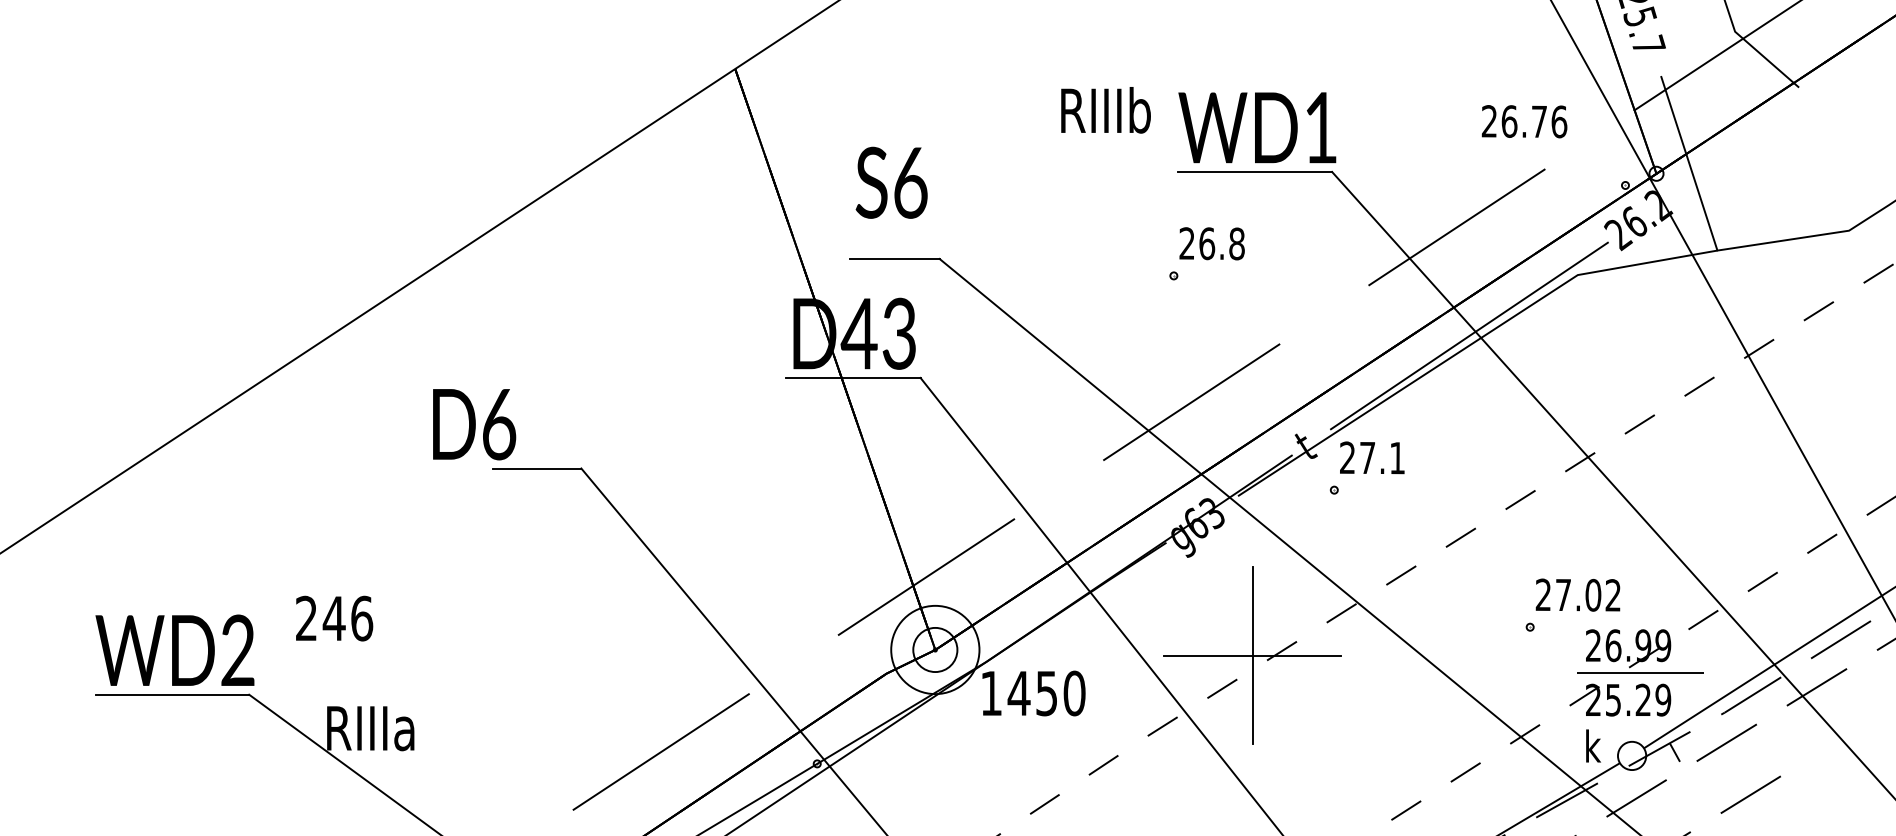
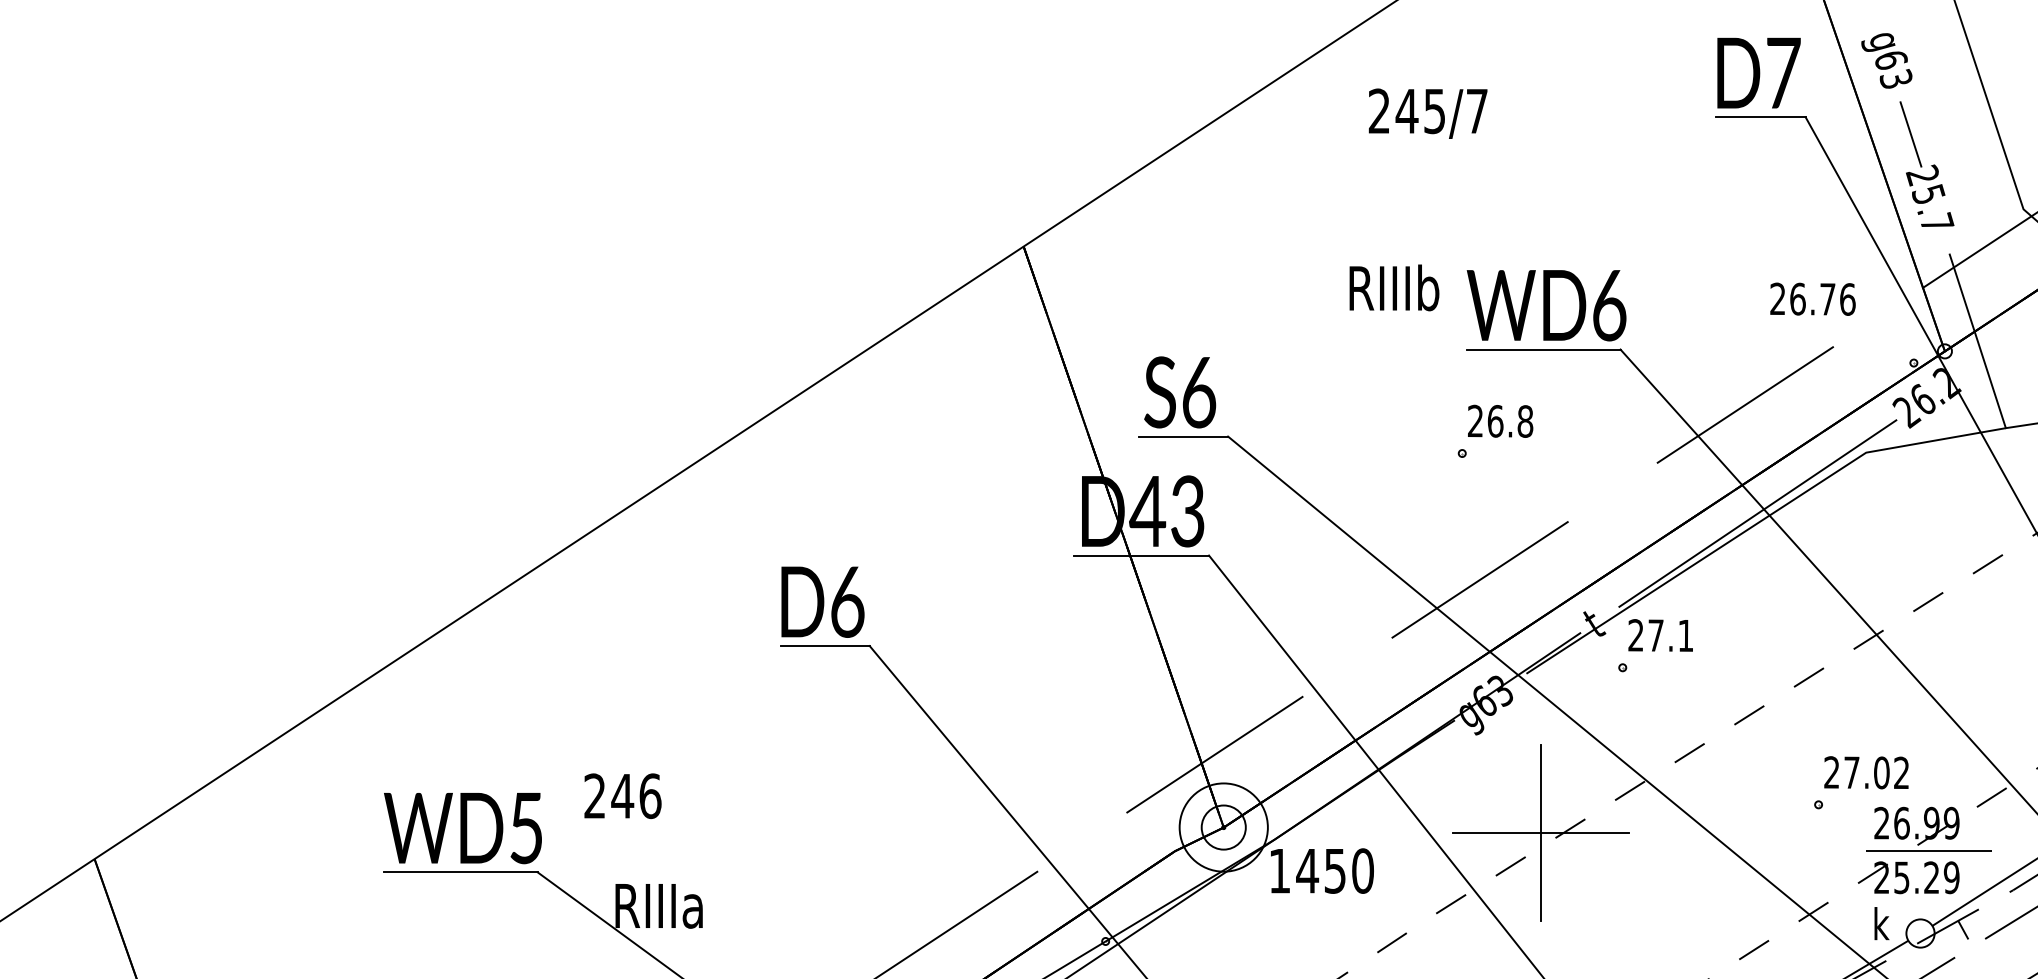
text: (1321, 127) -> (1609, 305), WD1 -> WD6
text: (892, 182) -> (1180, 392), moved
text: (474, 423) -> (822, 601), moved
text: (237, 650) -> (525, 828), WD2 -> WD5

